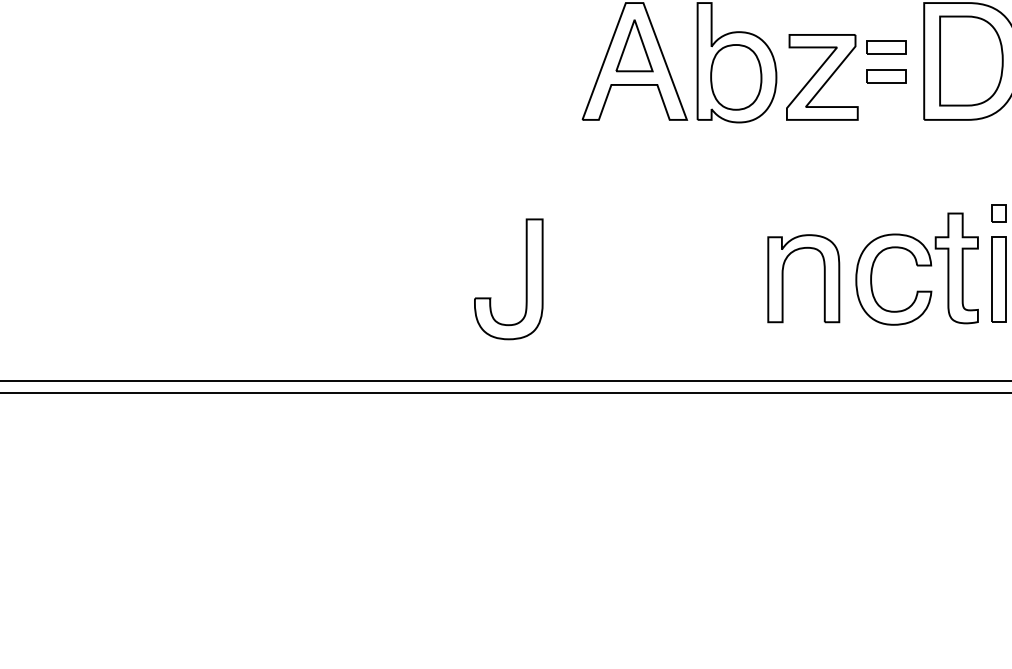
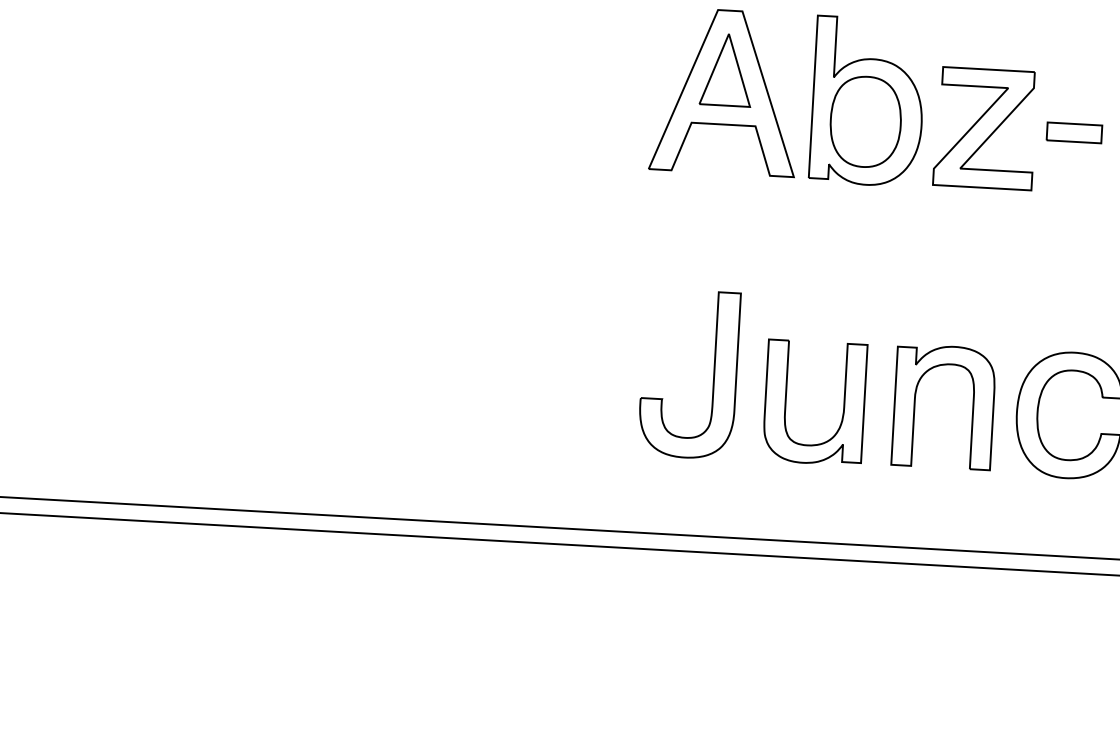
part: (886, 47) -> (1076, 92), removed
part: (525, 279) -> (712, 375), moved
part: (690, 280) -> (786, 400), added

